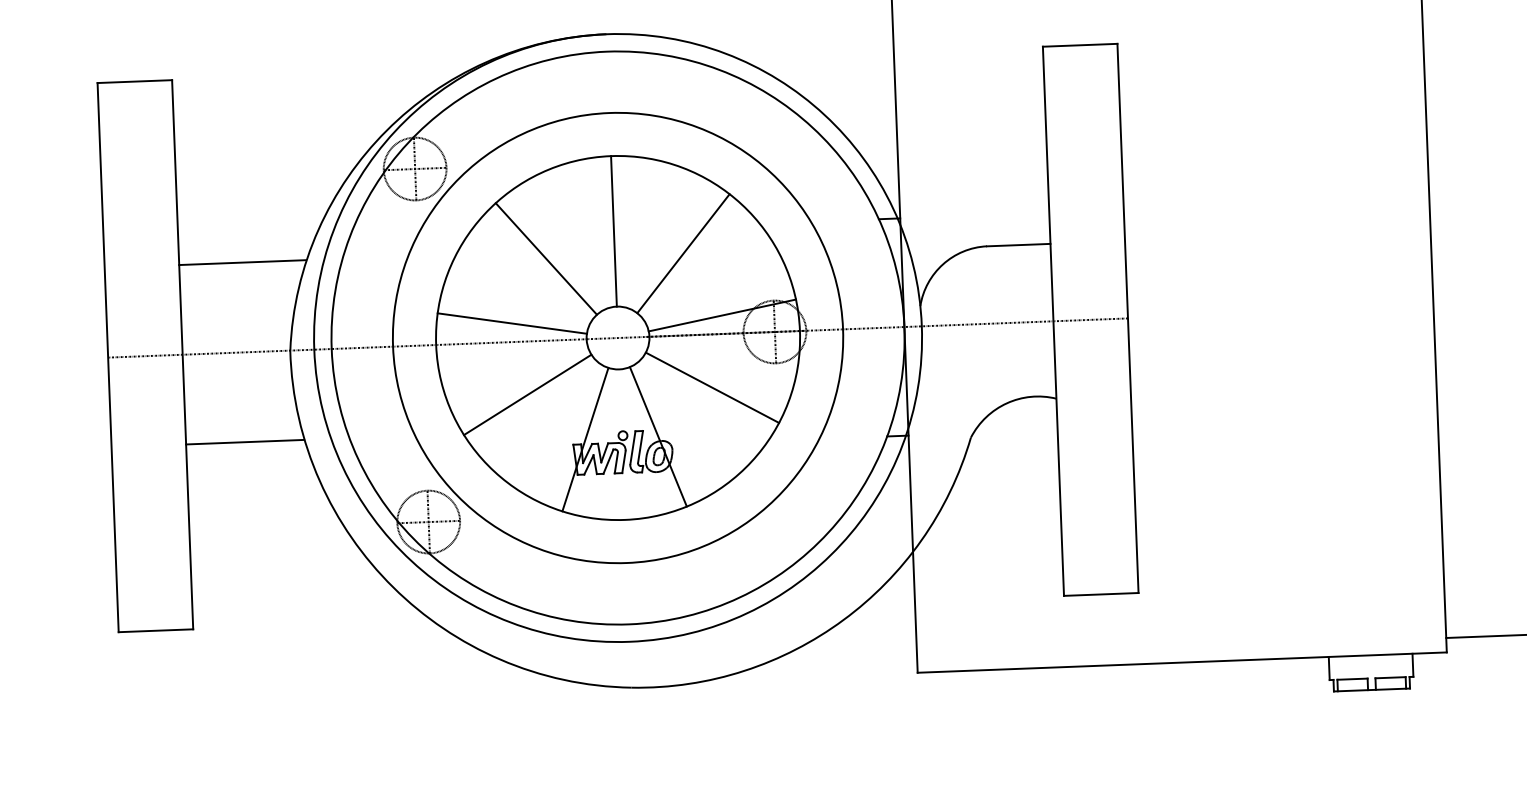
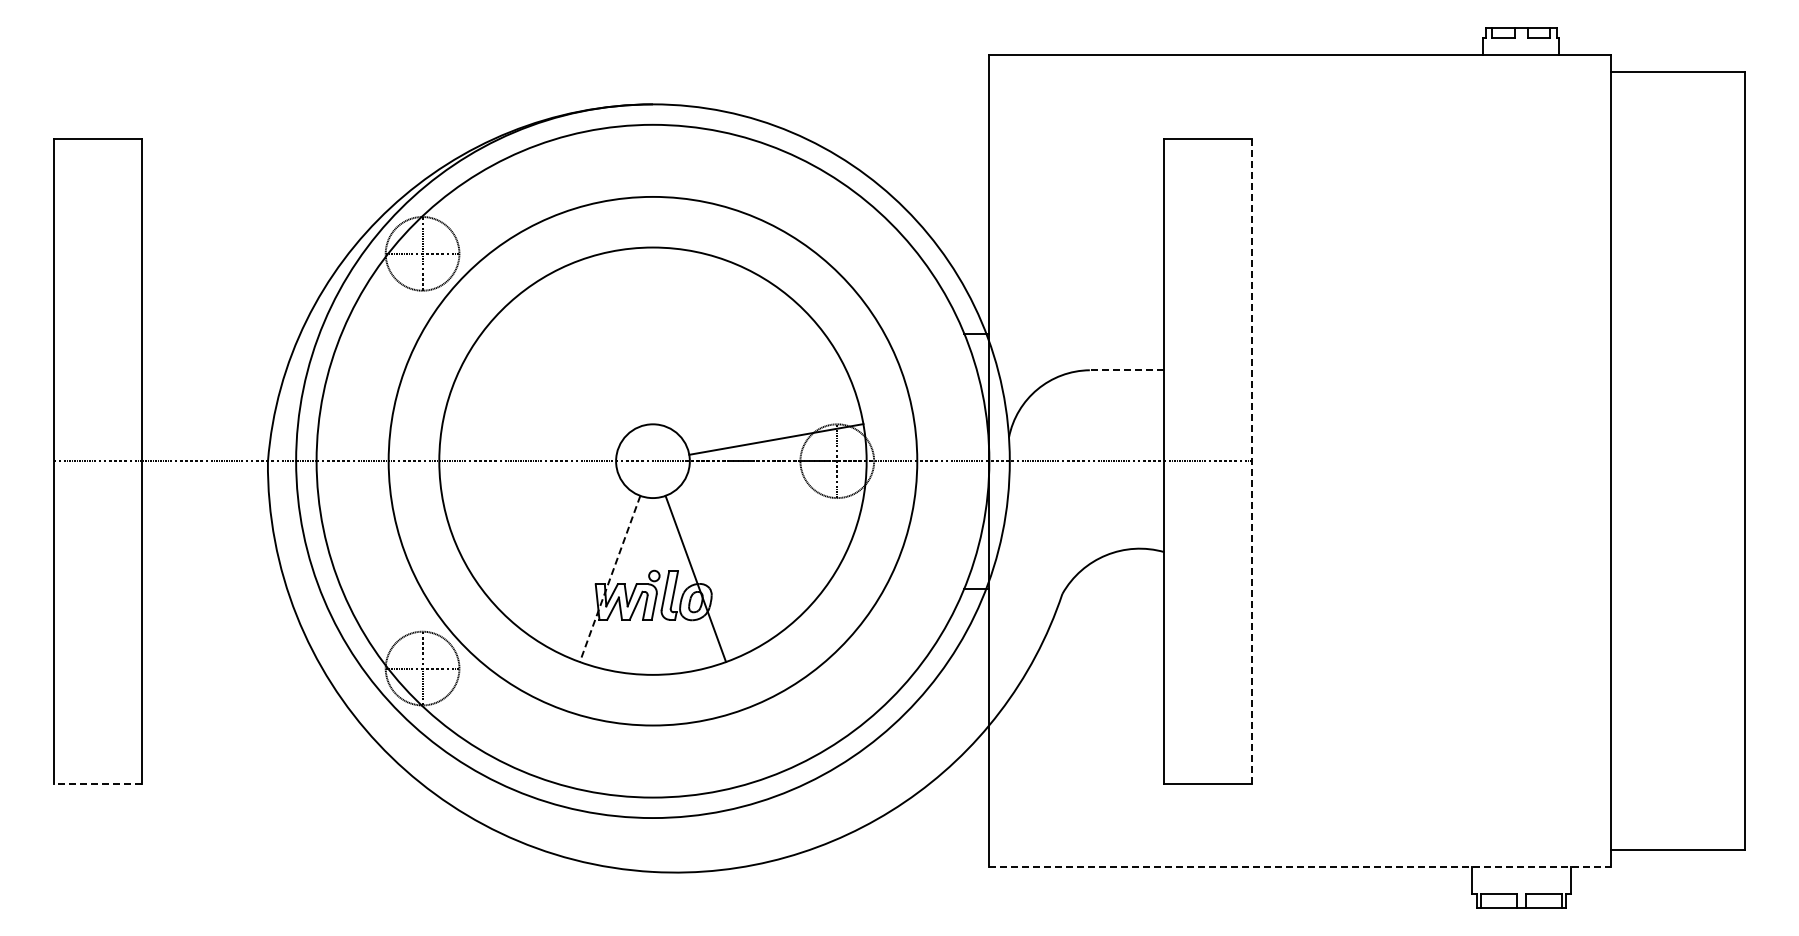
line: (613, 231) -> (652, 335), removed
line: (1018, 245) -> (1126, 370), solid -> dashed
line: (683, 253) -> (733, 364), removed
line: (546, 258) -> (572, 364), removed
line: (242, 262) -> (215, 355), removed
line: (1127, 318) -> (1251, 461), solid -> dashed
line: (512, 323) -> (529, 439), removed
line: (712, 387) -> (761, 523), removed
line: (527, 394) -> (544, 523), removed
line: (584, 440) -> (609, 579), solid -> dashed
line: (244, 442) -> (210, 566), removed
line: (155, 630) -> (97, 783), solid -> dashed
line: (1182, 662) -> (1300, 867), solid -> dashed

